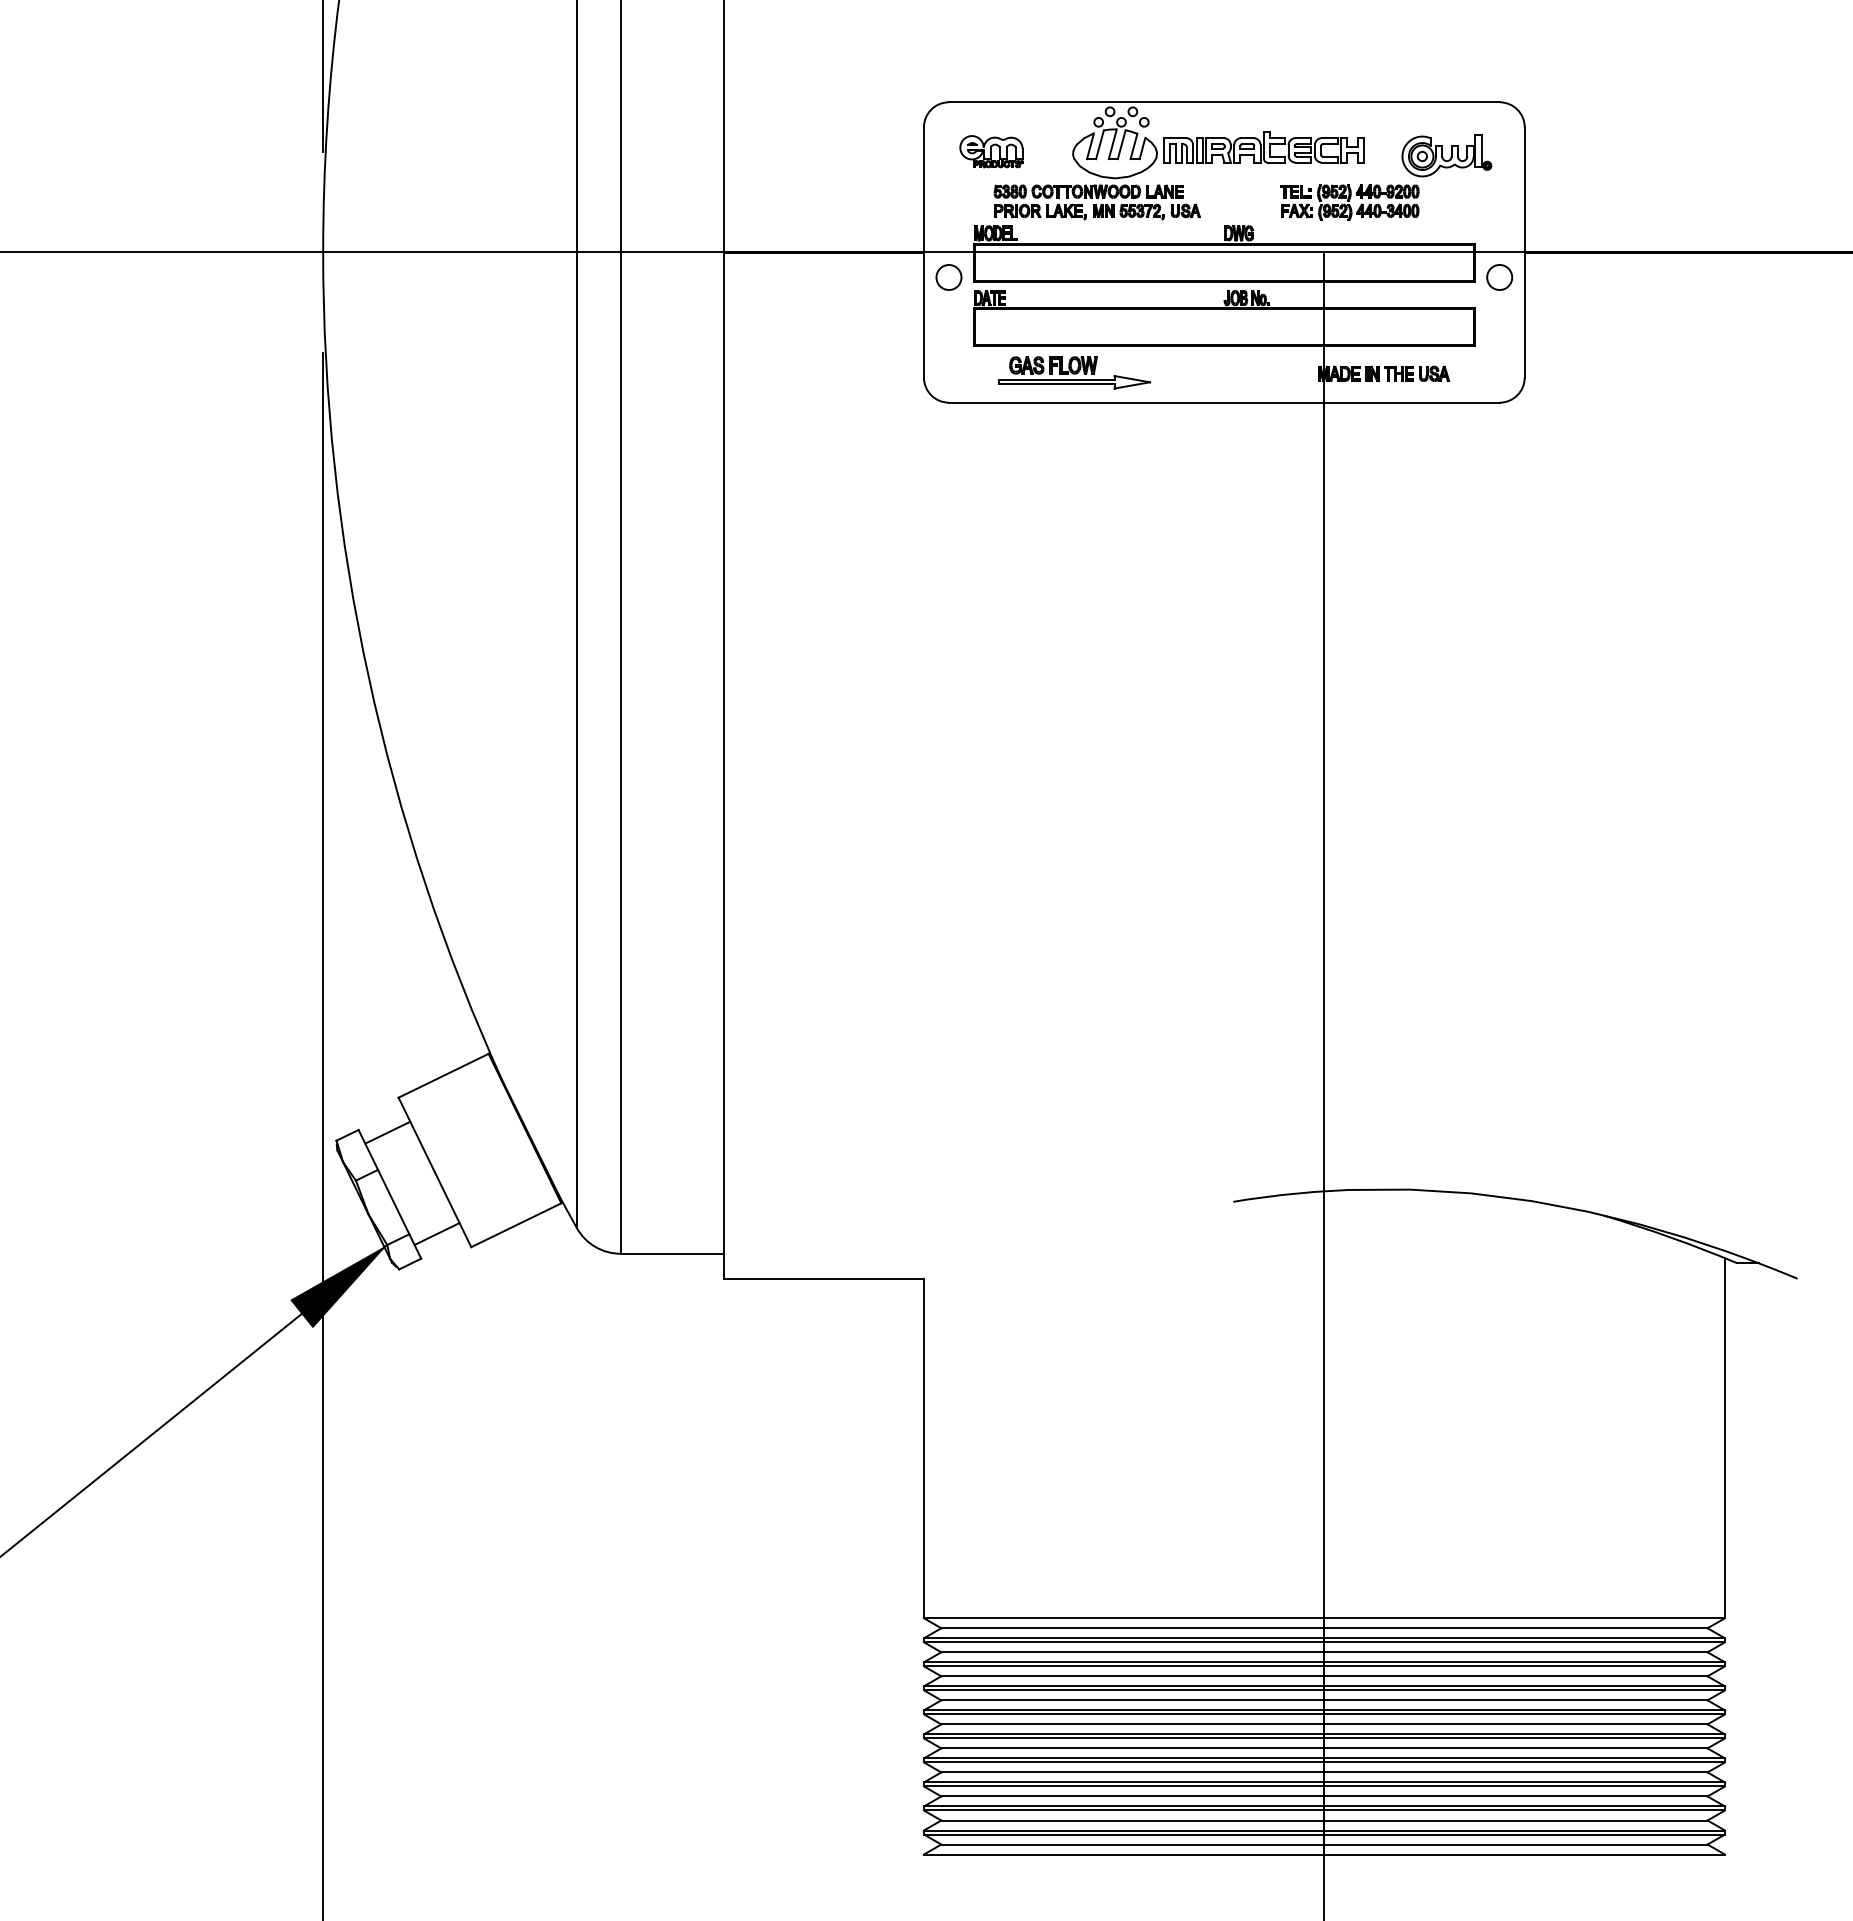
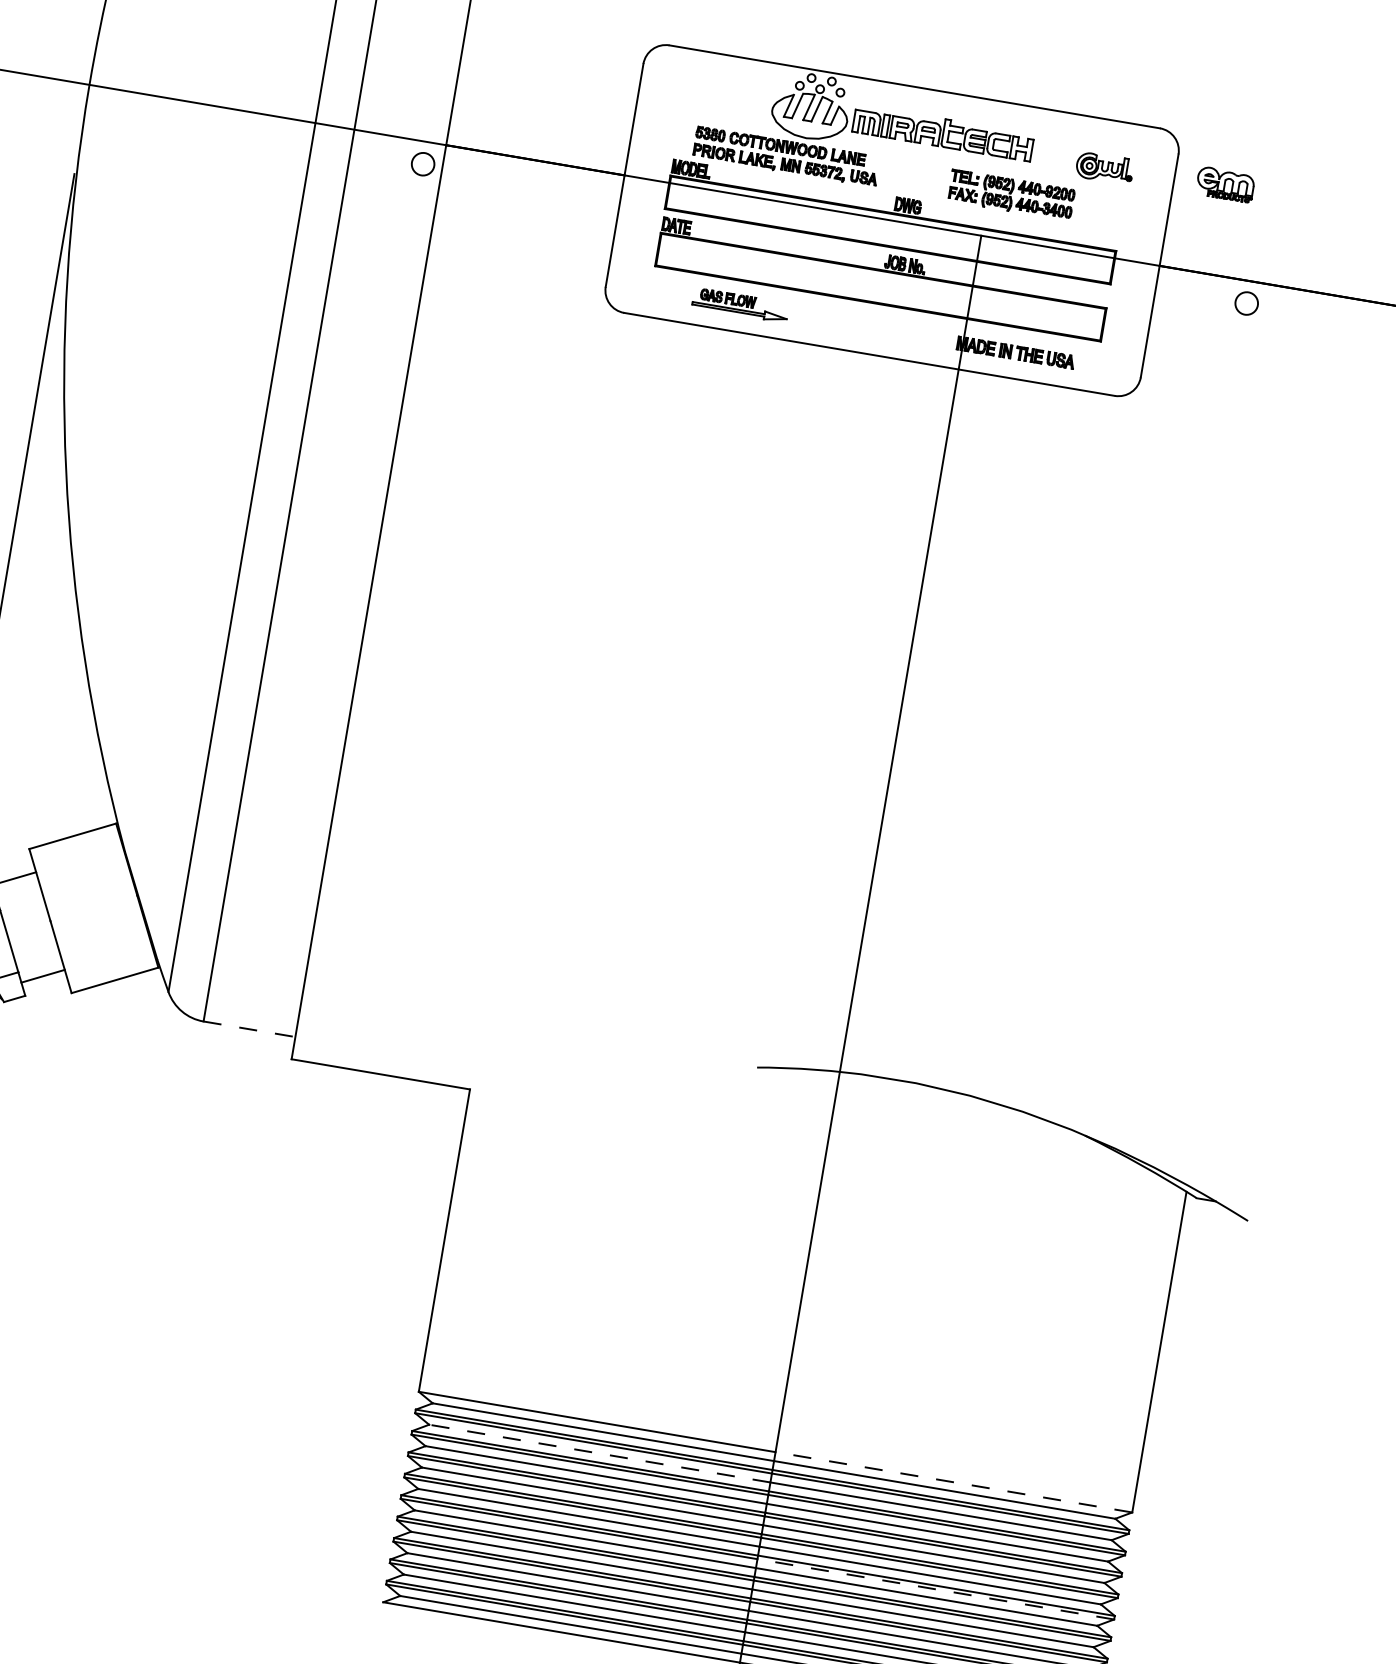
part: (991, 151) -> (1225, 184), moved
part: (1446, 155) -> (1104, 167), size x0.7
circle: (948, 277) -> (422, 164), moved
circle: (1499, 277) -> (1246, 303), moved
part: (1074, 372) -> (740, 304), size x0.7
line: (672, 1253) -> (249, 1029), solid -> dashed
line: (1524, 1618) -> (953, 1482), solid -> dashed
line: (1132, 1652) -> (599, 1453), solid -> dashed
line: (1524, 1738) -> (935, 1589), solid -> dashed

